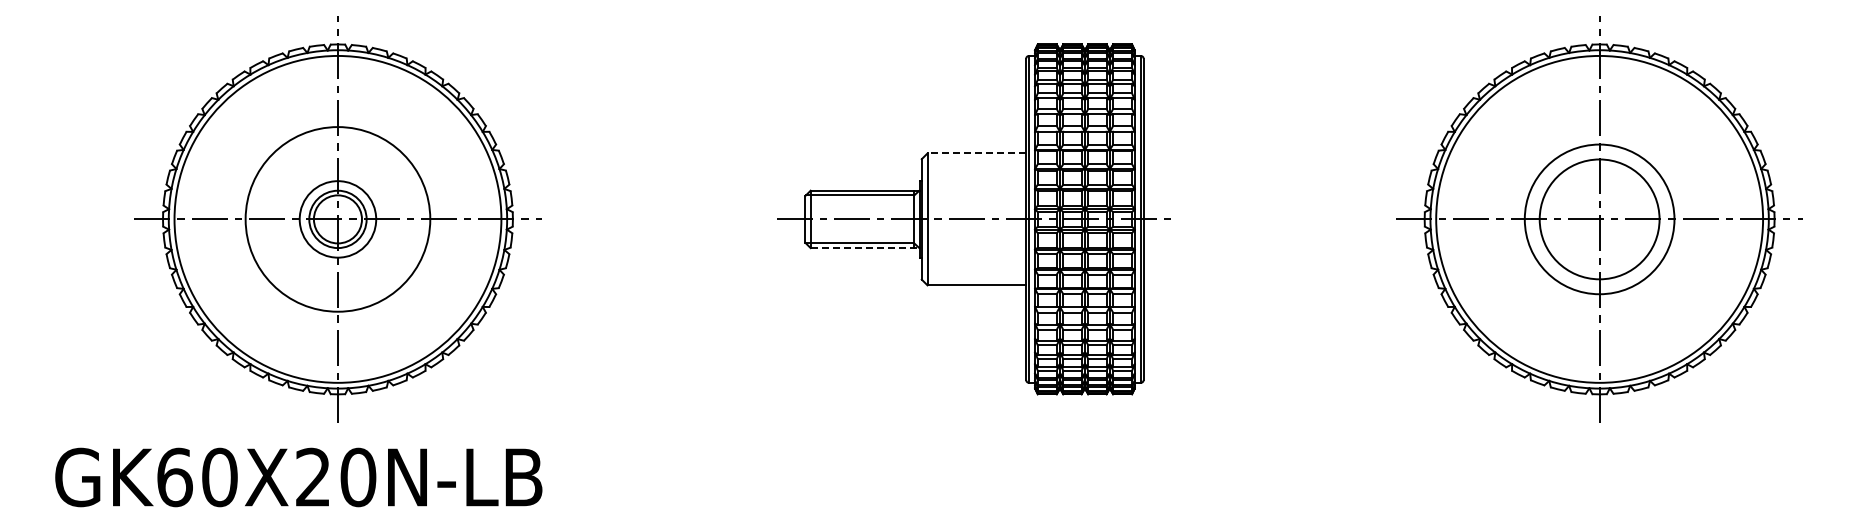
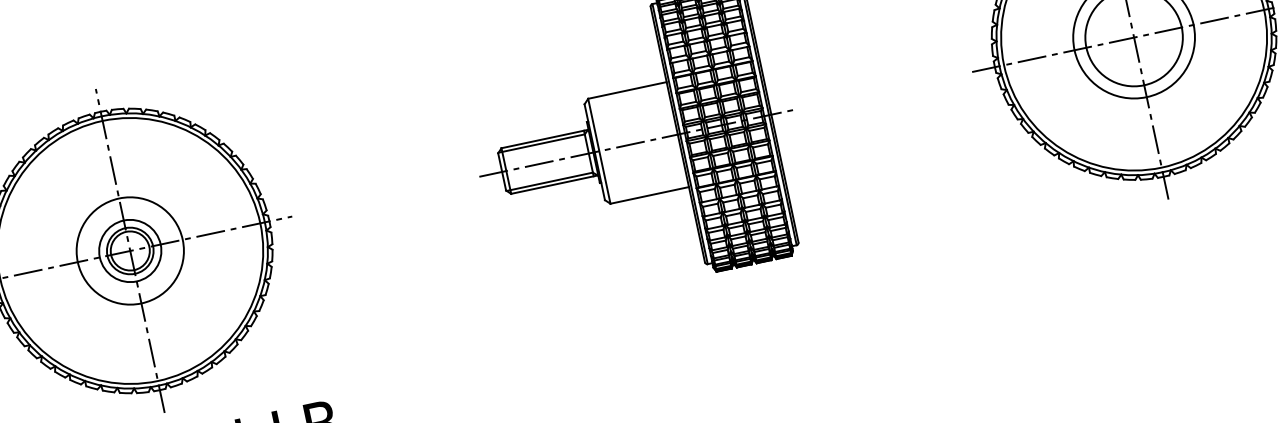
line: (976, 153) -> (627, 90), dashed -> solid
circle: (337, 219) -> (129, 251), size x0.71
line: (865, 248) -> (554, 184), dashed -> solid

